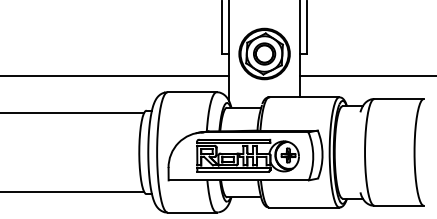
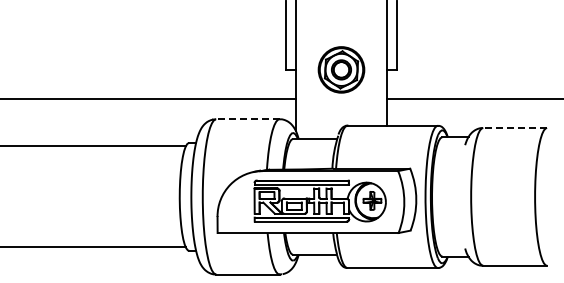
part: (264, 53) -> (341, 69), size x0.7
line: (191, 92) -> (247, 119), solid -> dashed
line: (399, 98) -> (515, 127), solid -> dashed

